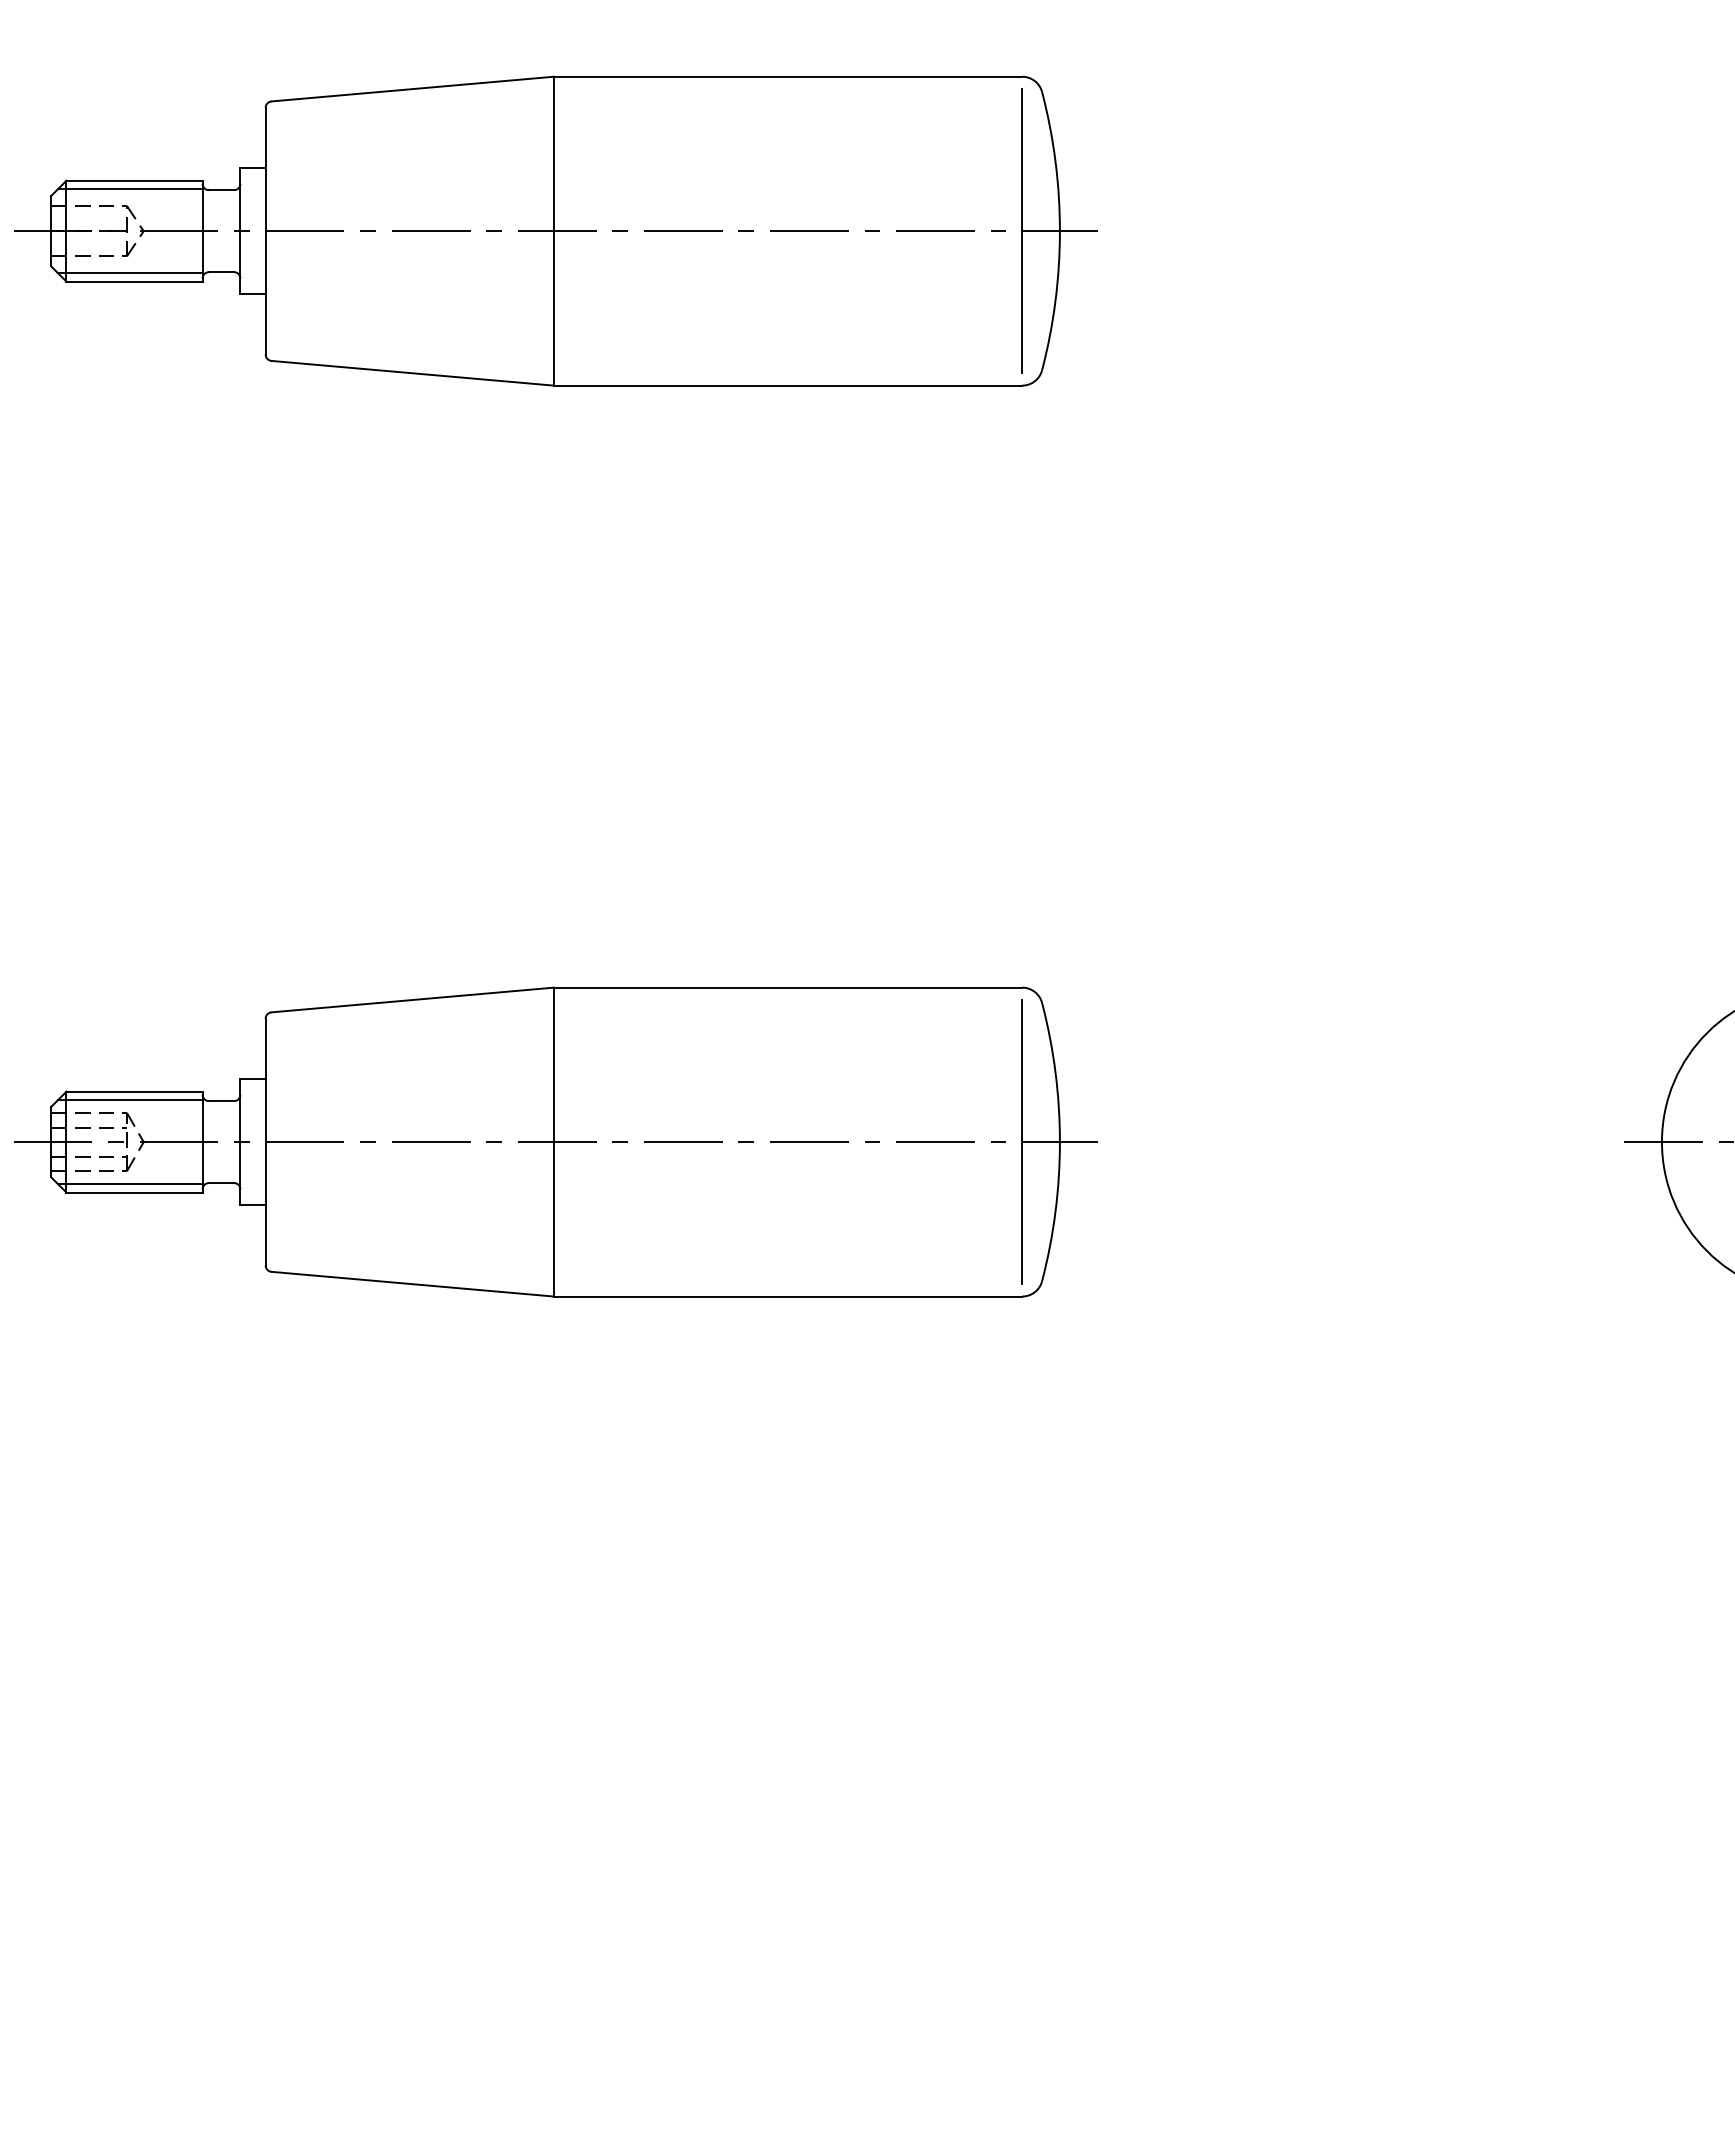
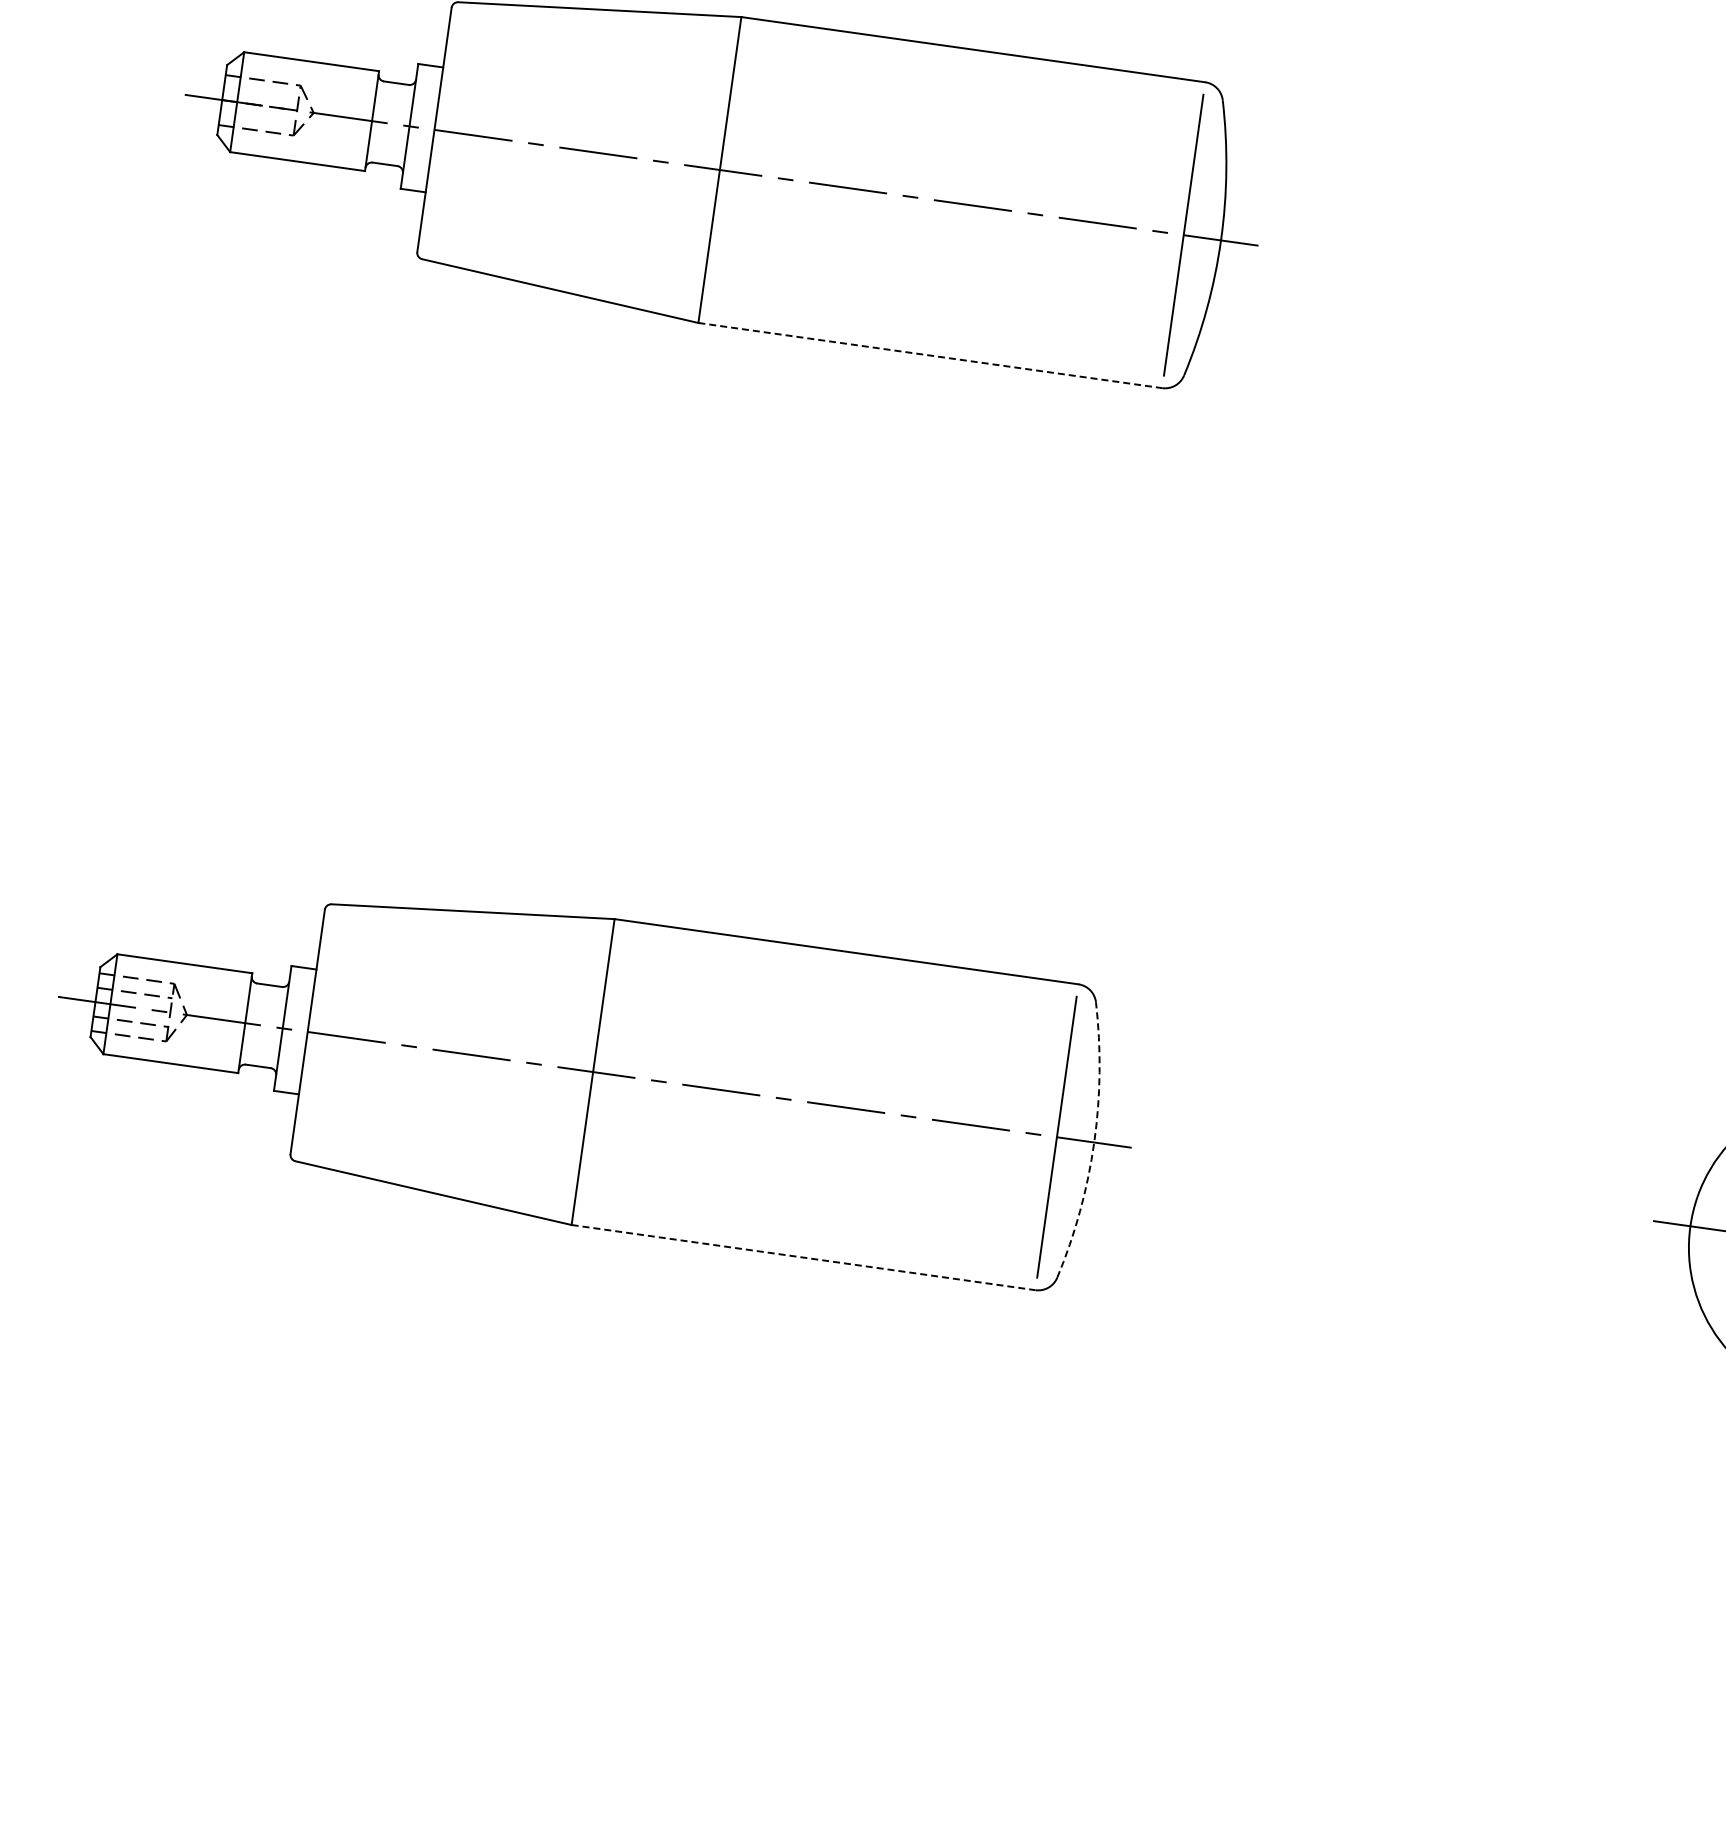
line: (129, 189) -> (305, 69), removed
line: (129, 273) -> (293, 152), removed
line: (788, 385) -> (930, 355), solid -> dashed
line: (129, 1100) -> (178, 971), removed
arc: (1059, 1142) -> (1093, 1142), solid -> dashed
line: (129, 1183) -> (167, 1054), removed
line: (788, 1296) -> (803, 1257), solid -> dashed

